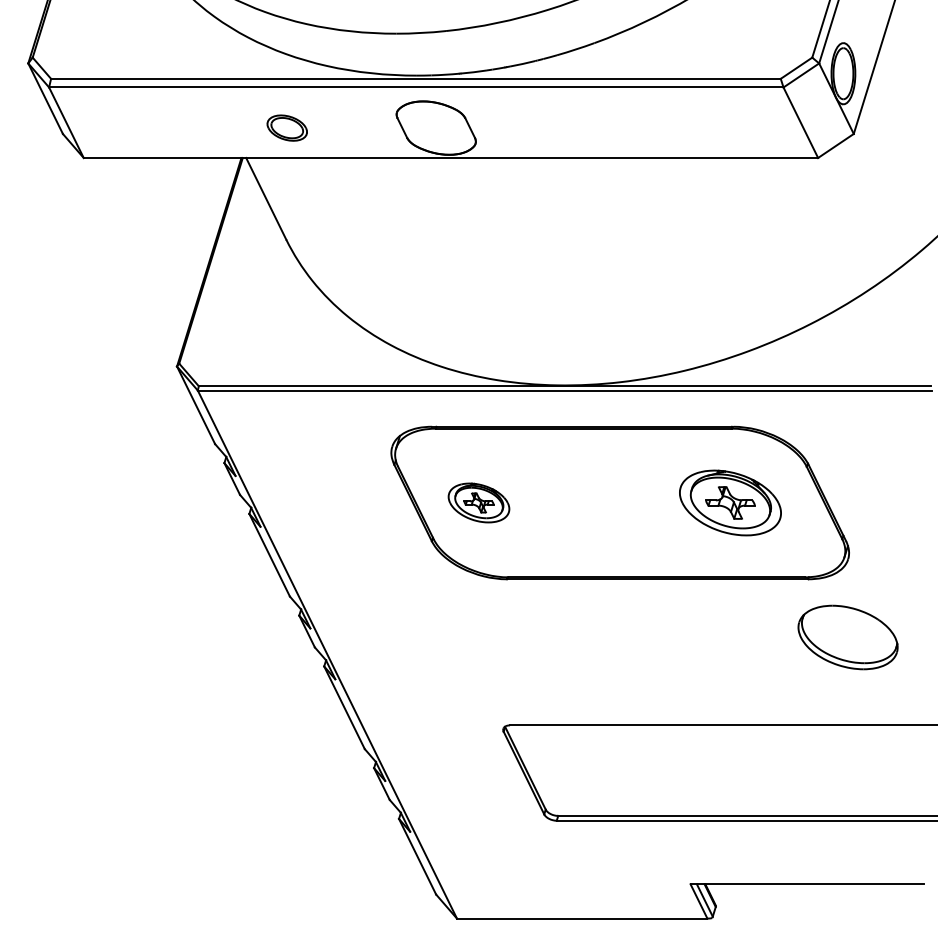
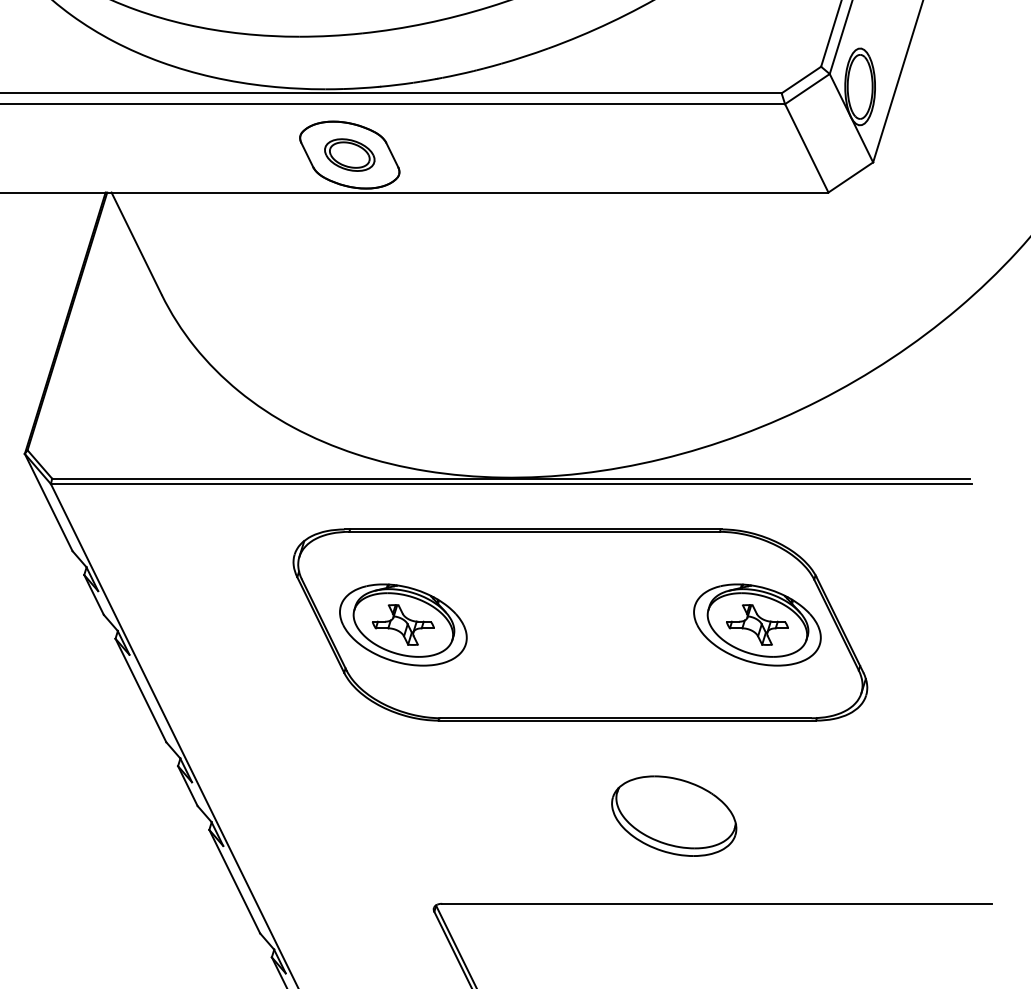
part: (286, 127) -> (348, 154), moved
part: (478, 502) -> (402, 624), size x1.67
part: (730, 502) -> (757, 624), moved
part: (847, 637) -> (673, 816), moved

